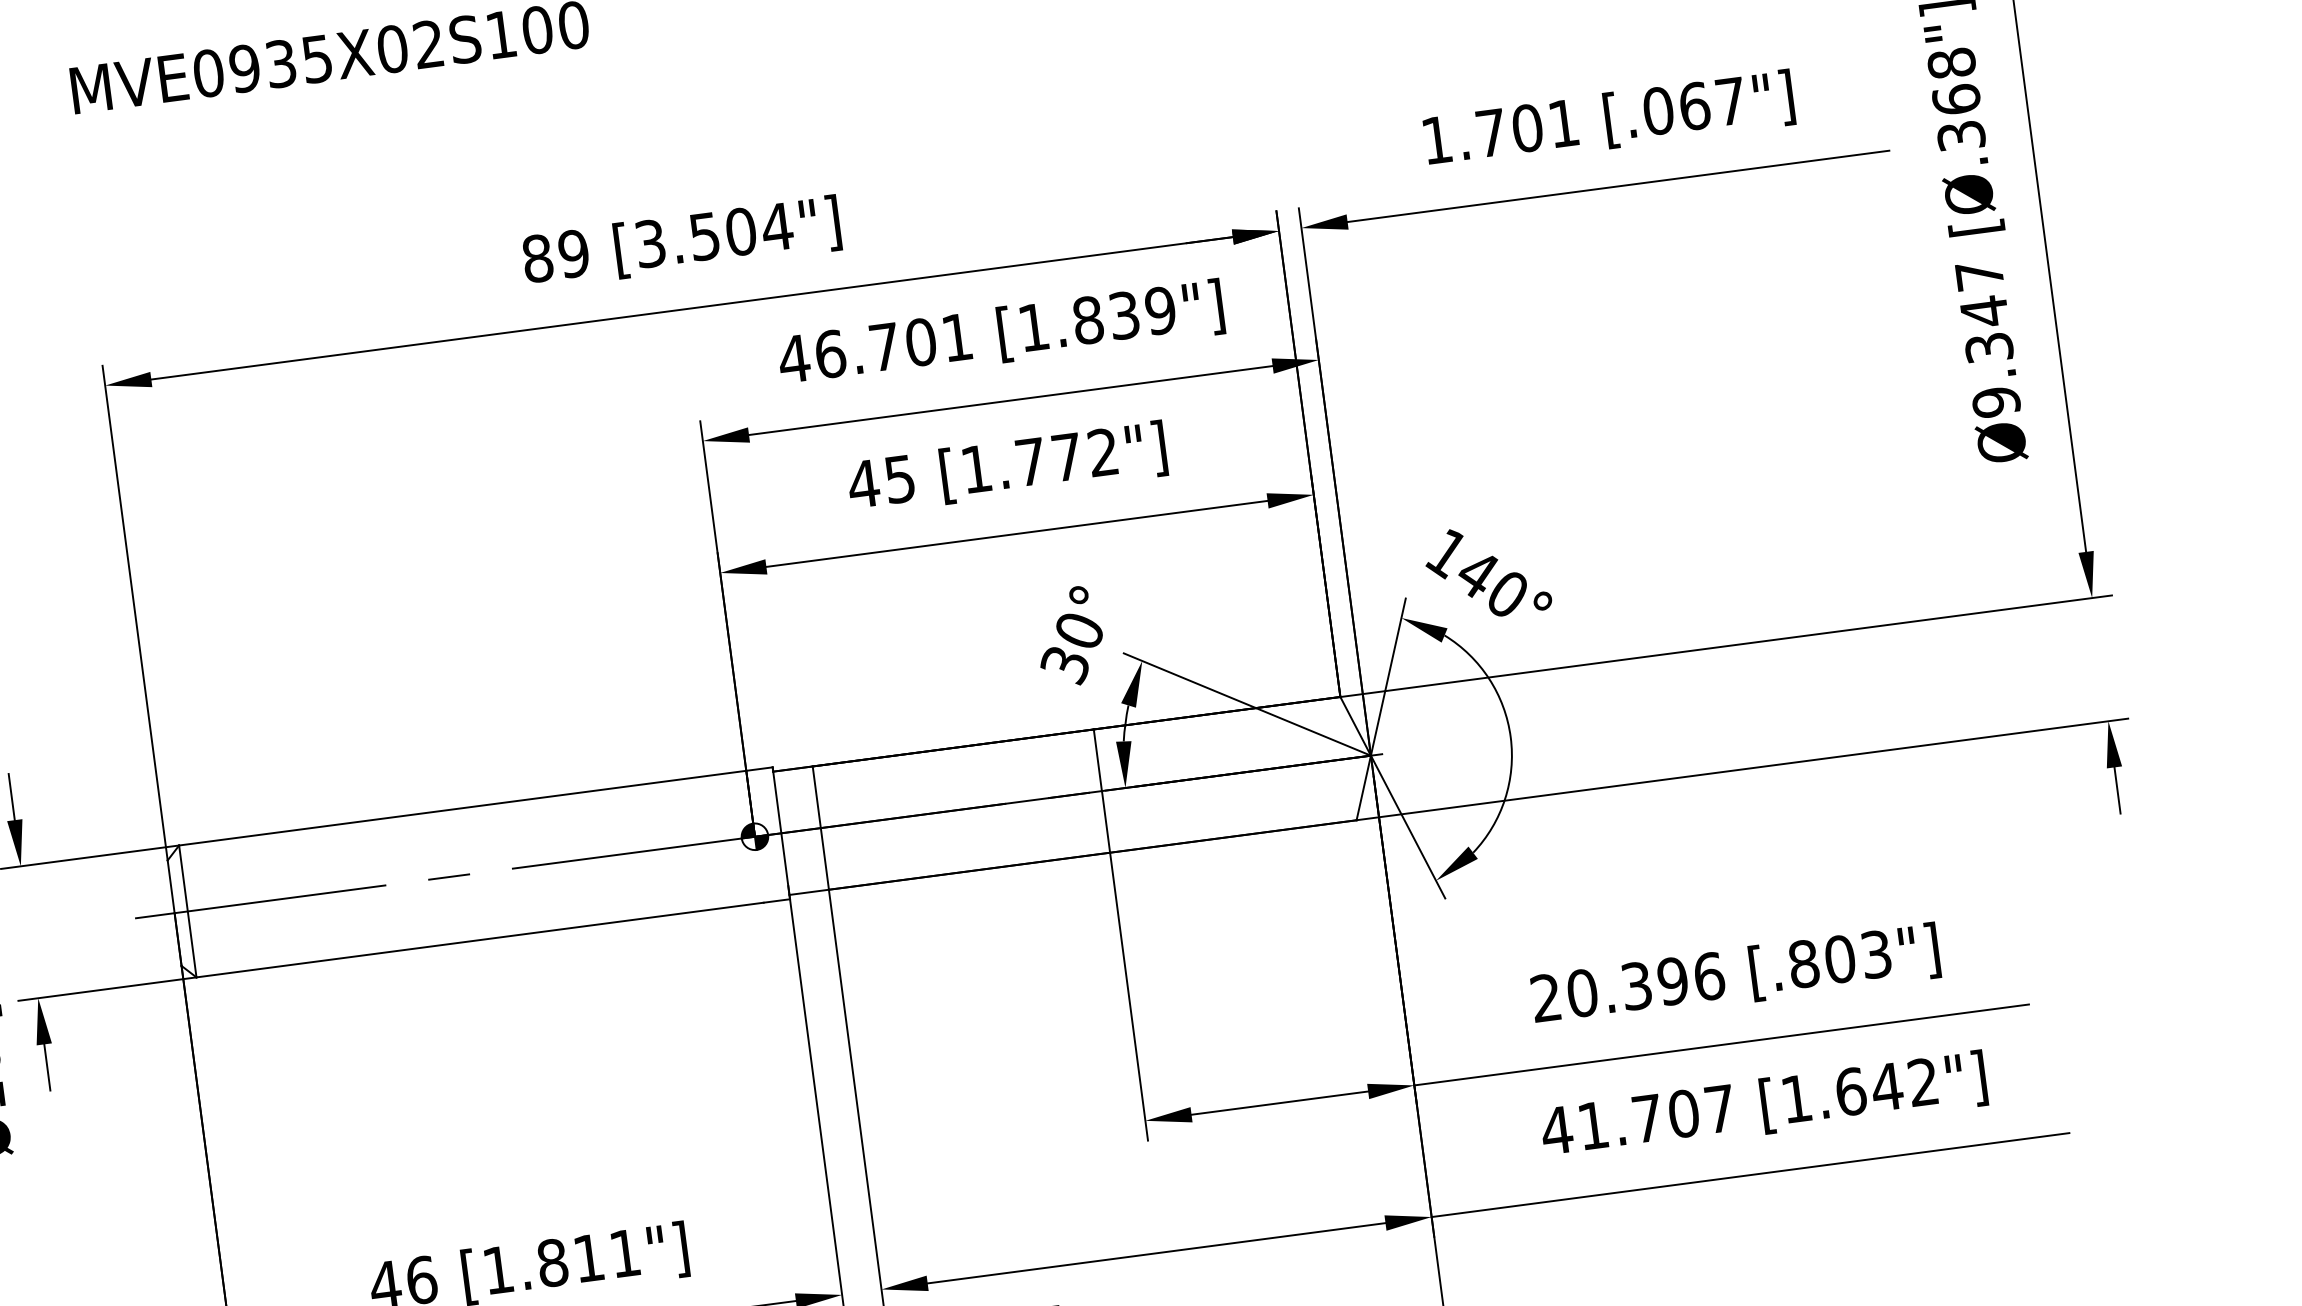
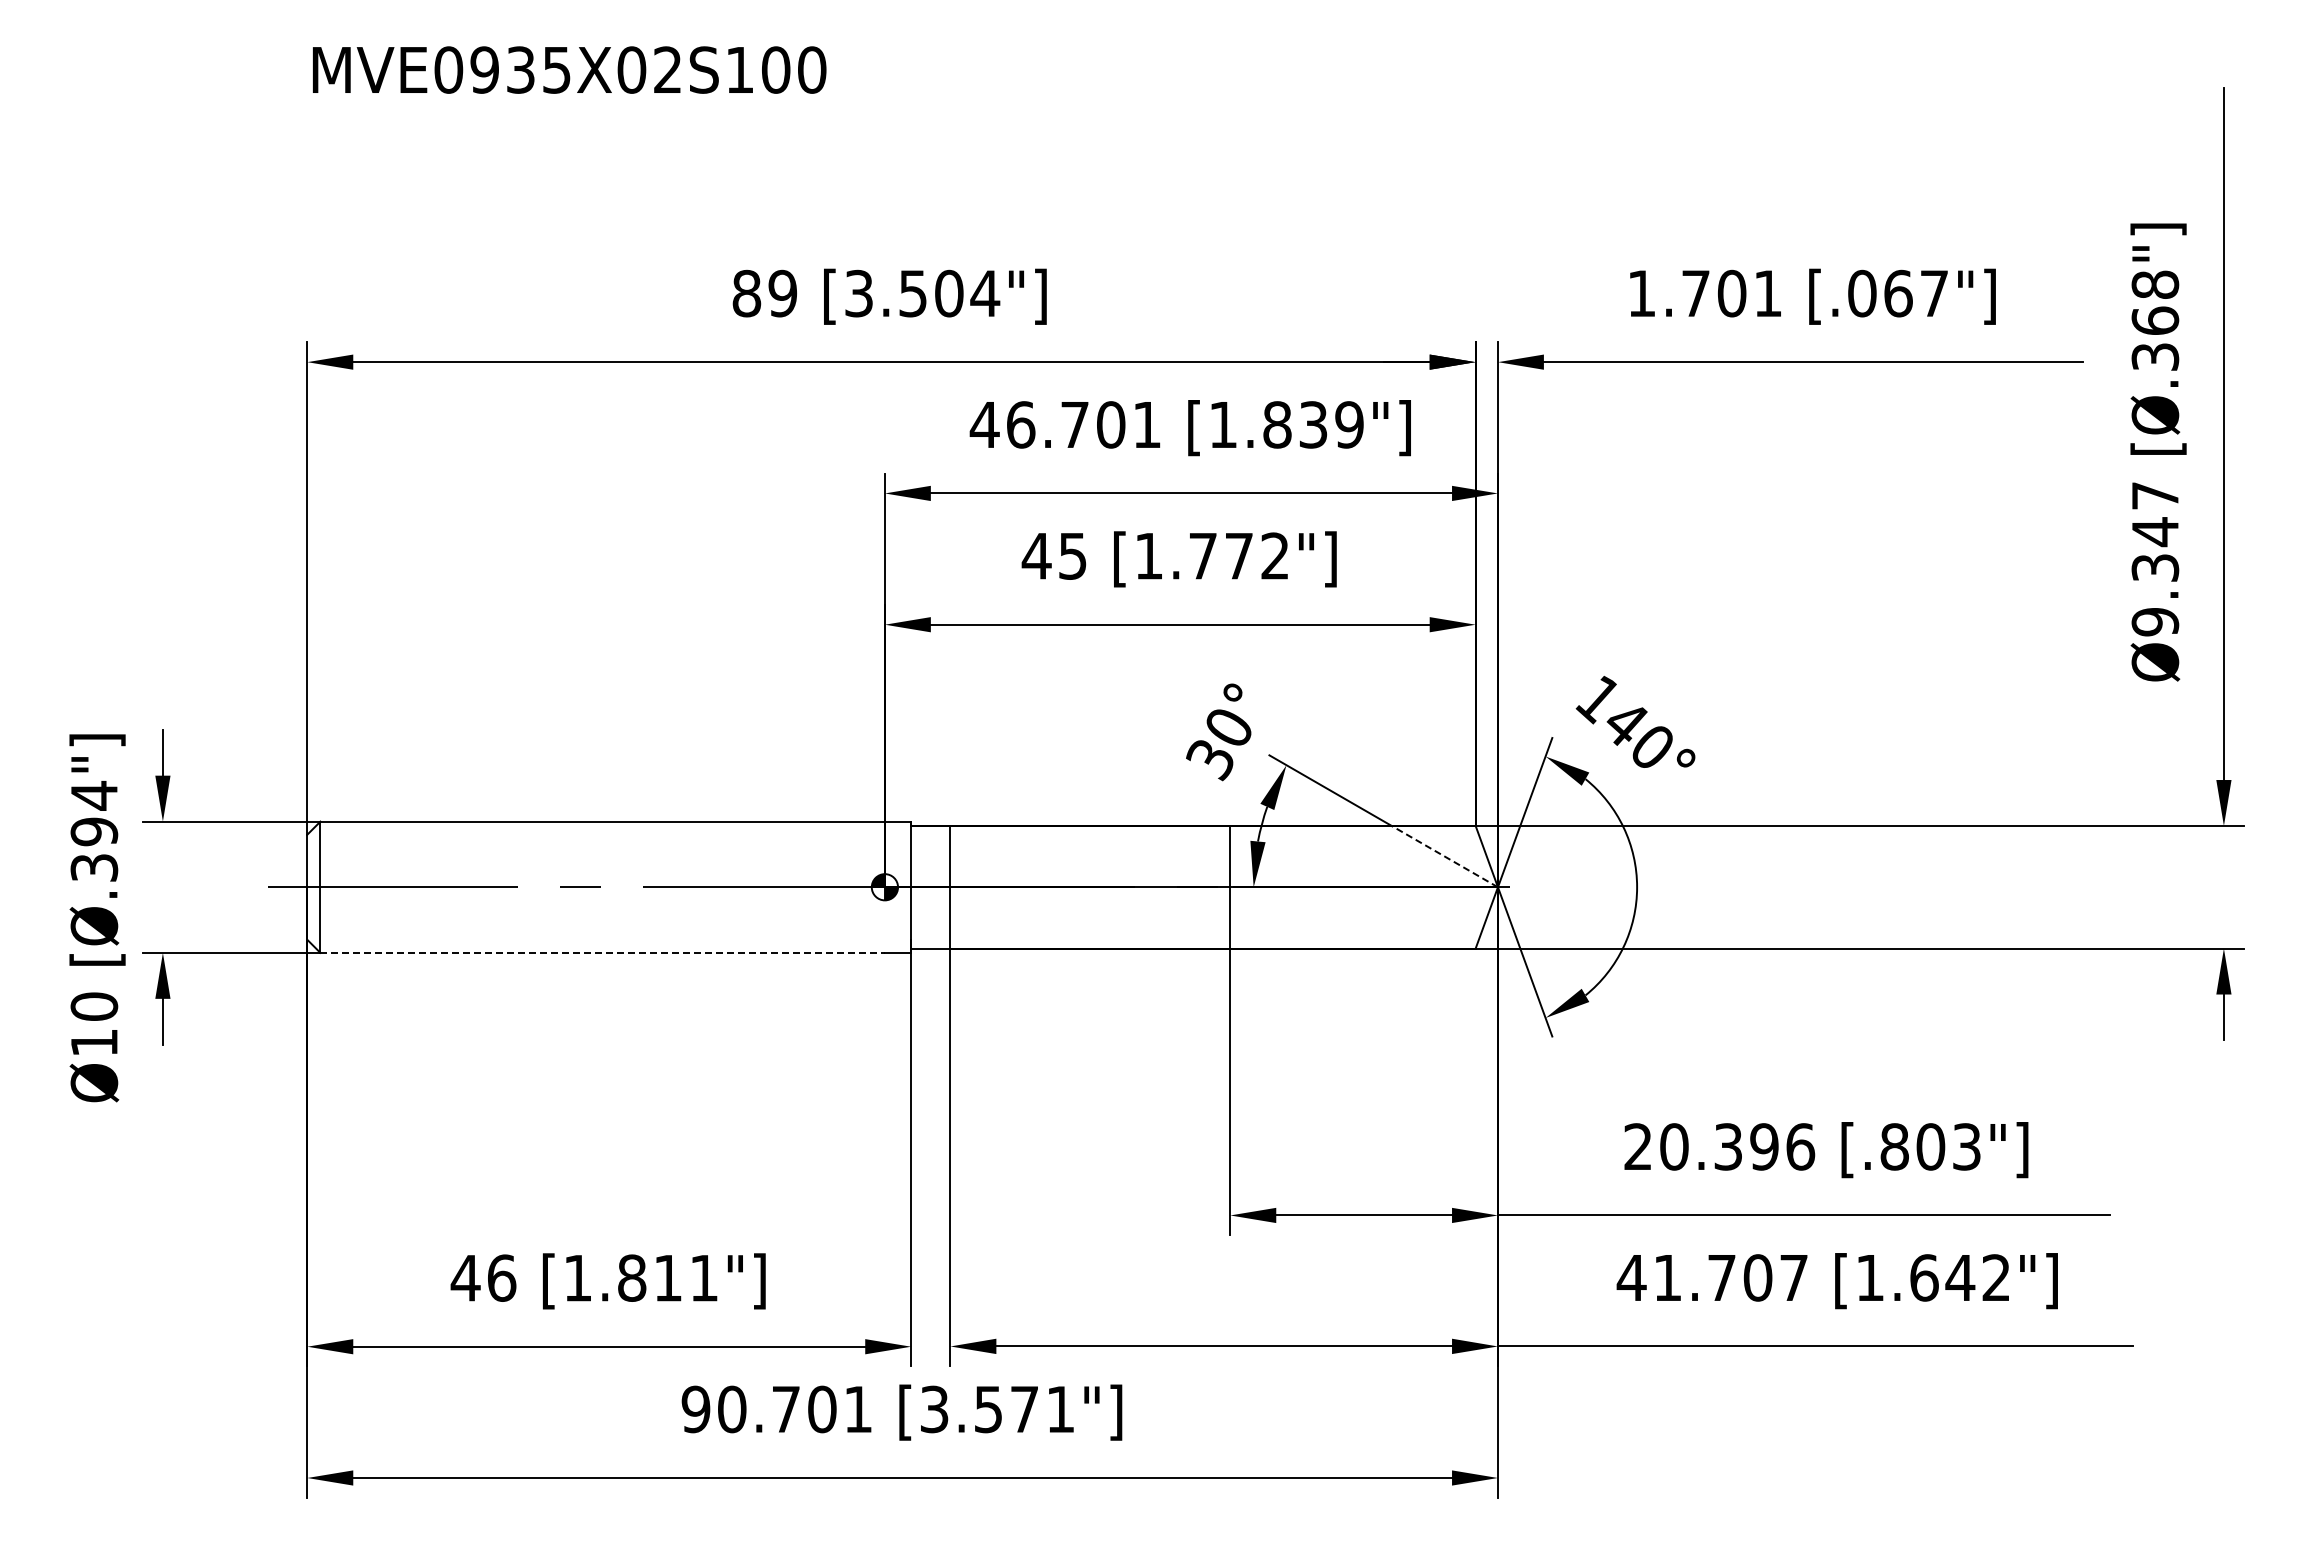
line: (1313, 731) -> (1444, 856), solid -> dashed
line: (480, 939) -> (603, 952), solid -> dashed

